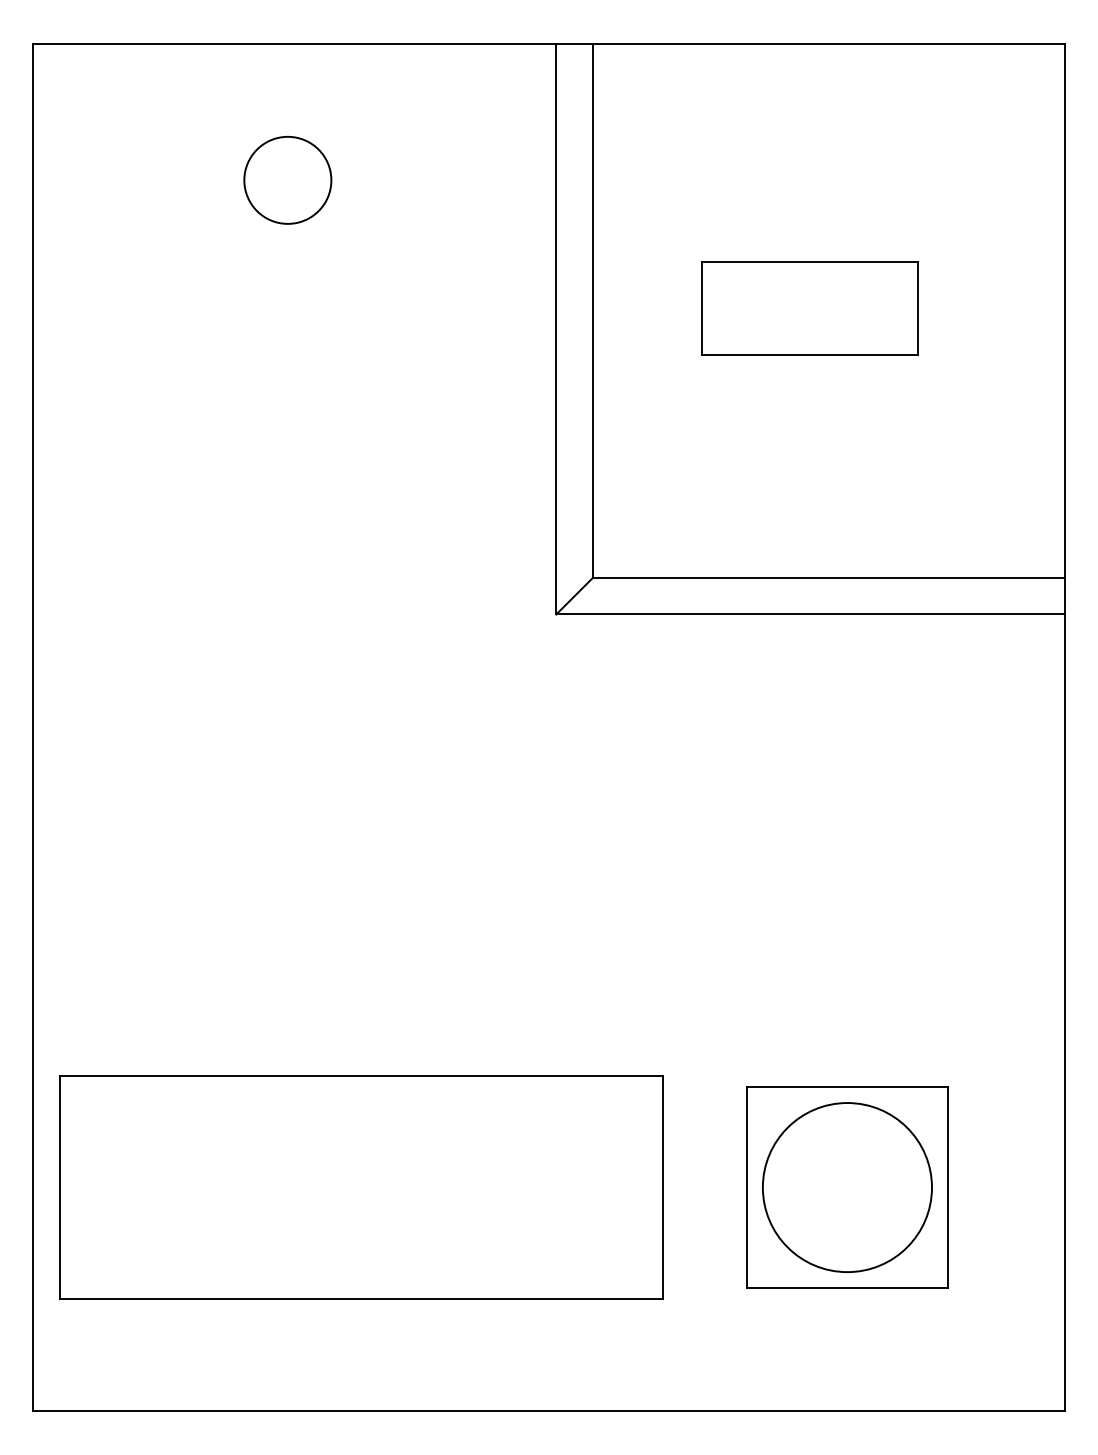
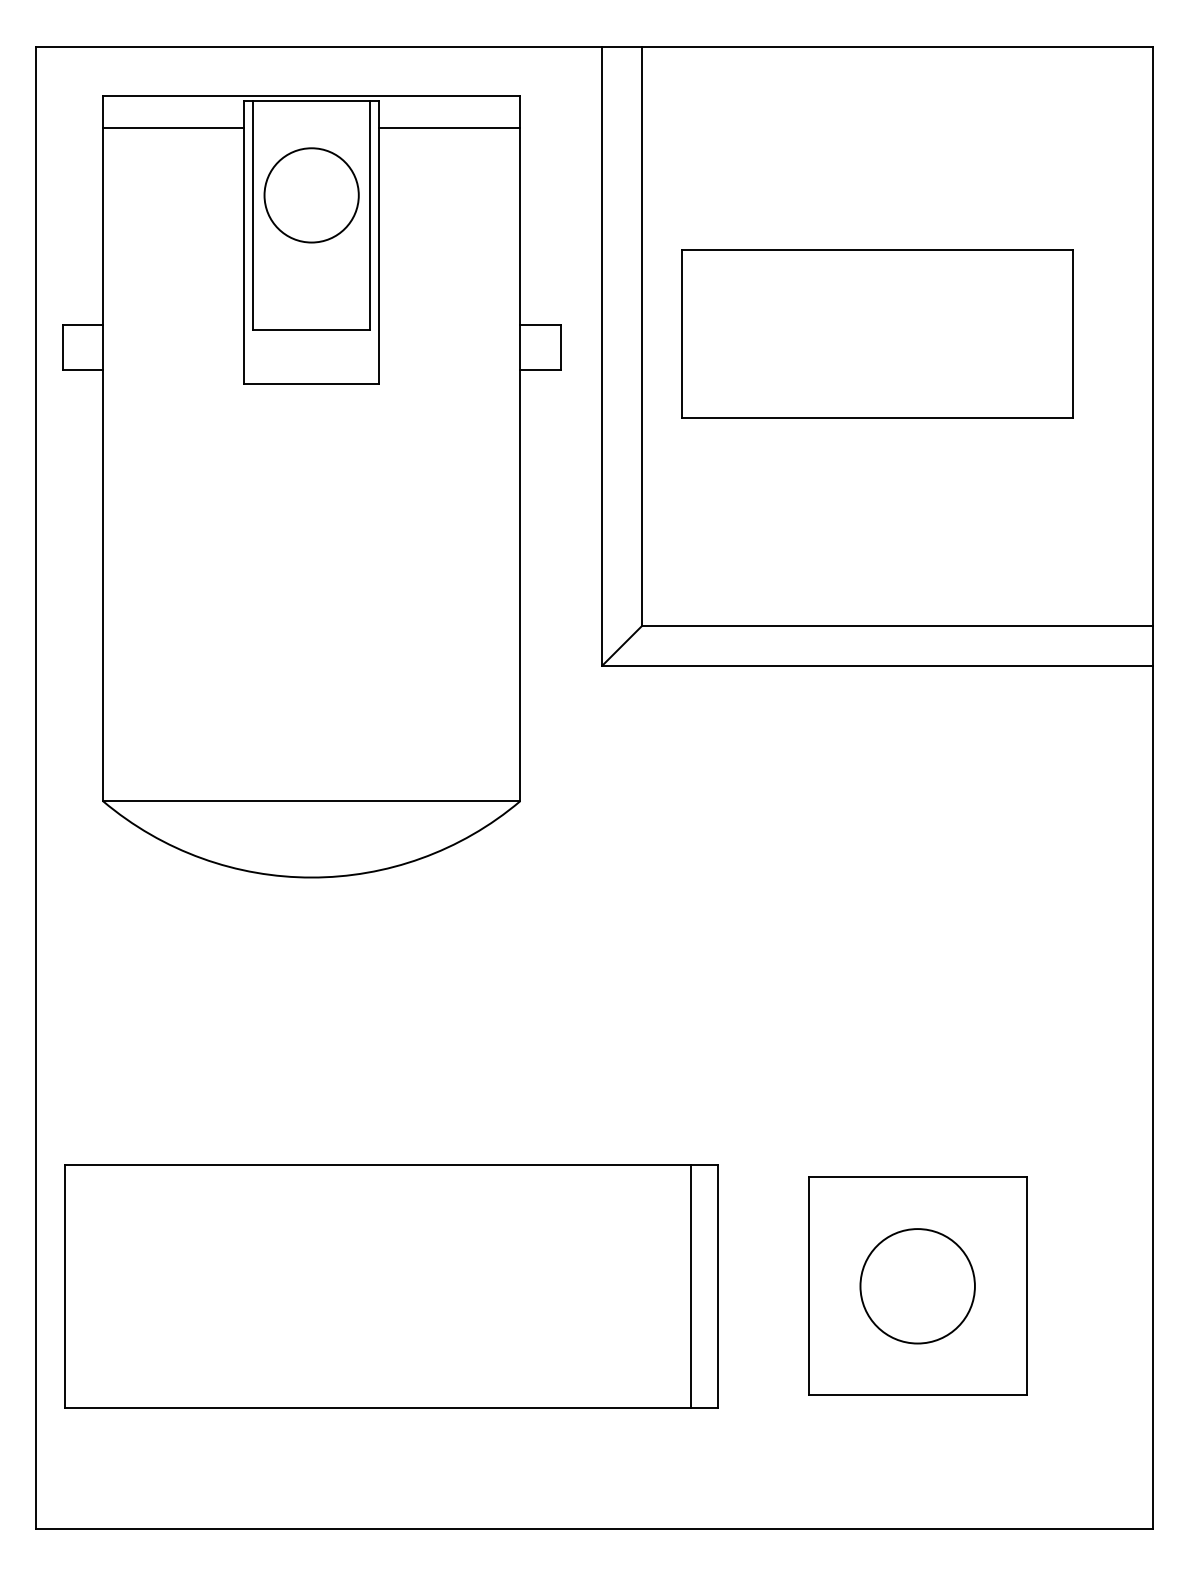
part: (810, 307) -> (877, 333), size x1.67
part: (287, 449) -> (311, 486), added
line: (638, 1187) -> (691, 1286), added
circle: (847, 1187) -> (917, 1286), size x0.62

